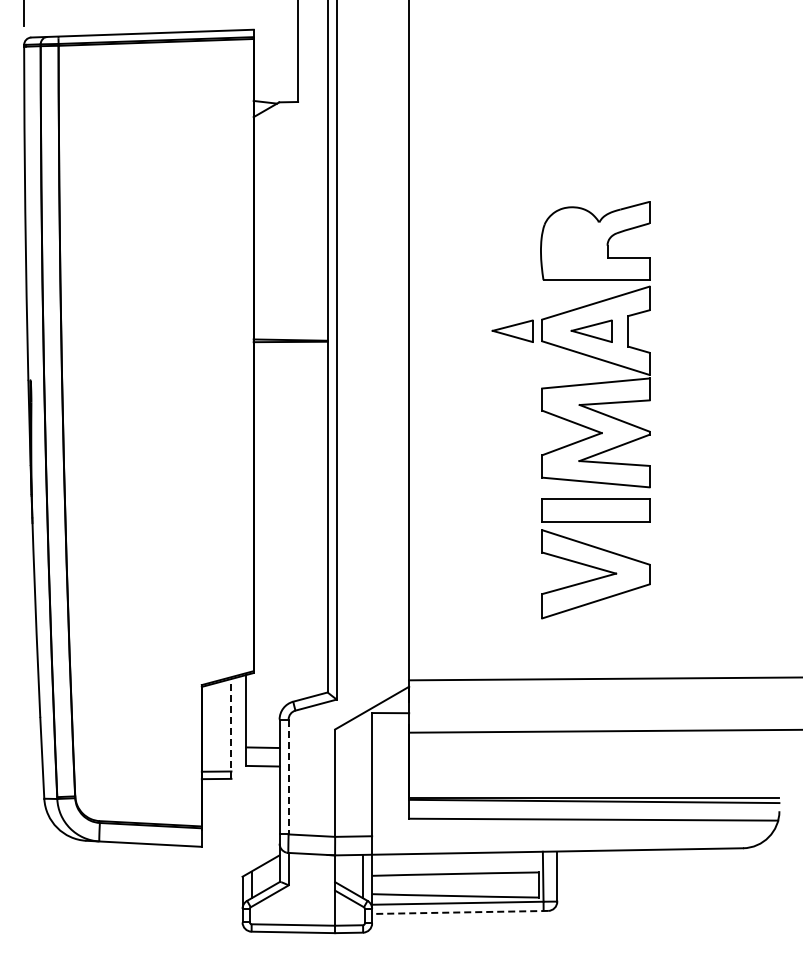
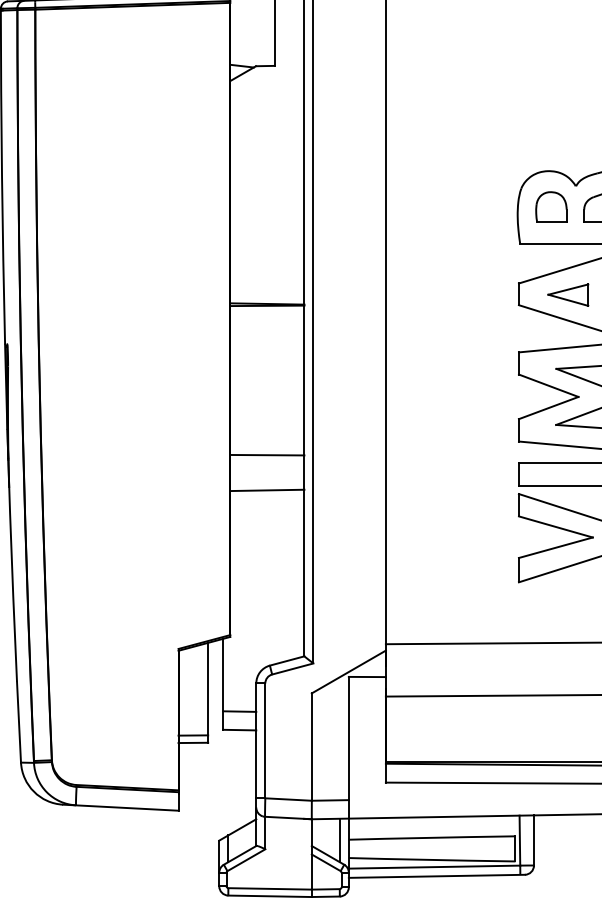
part: (574, 243) -> (551, 207), added
part: (512, 330) -> (489, 294), removed
line: (290, 491) -> (267, 455), added
line: (290, 526) -> (267, 490), added
line: (231, 728) -> (208, 692), dashed -> solid
line: (288, 777) -> (265, 741), dashed -> solid
line: (459, 912) -> (436, 876), dashed -> solid

